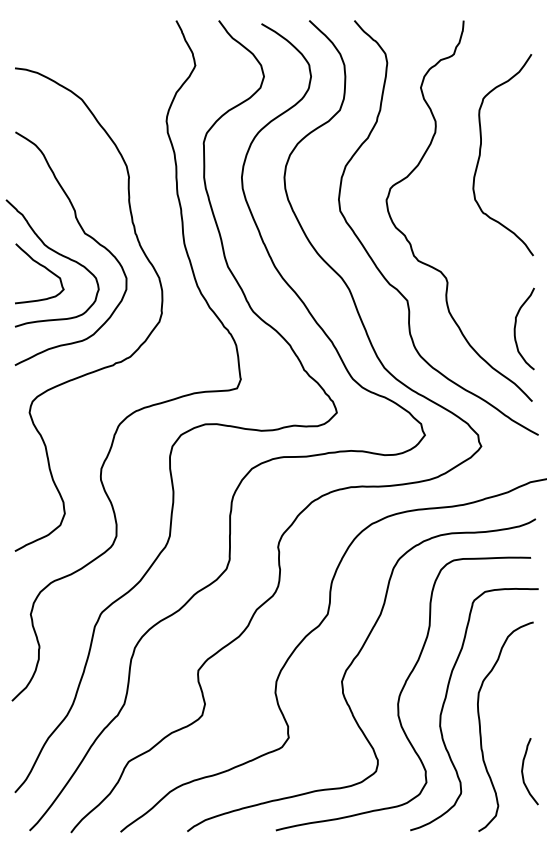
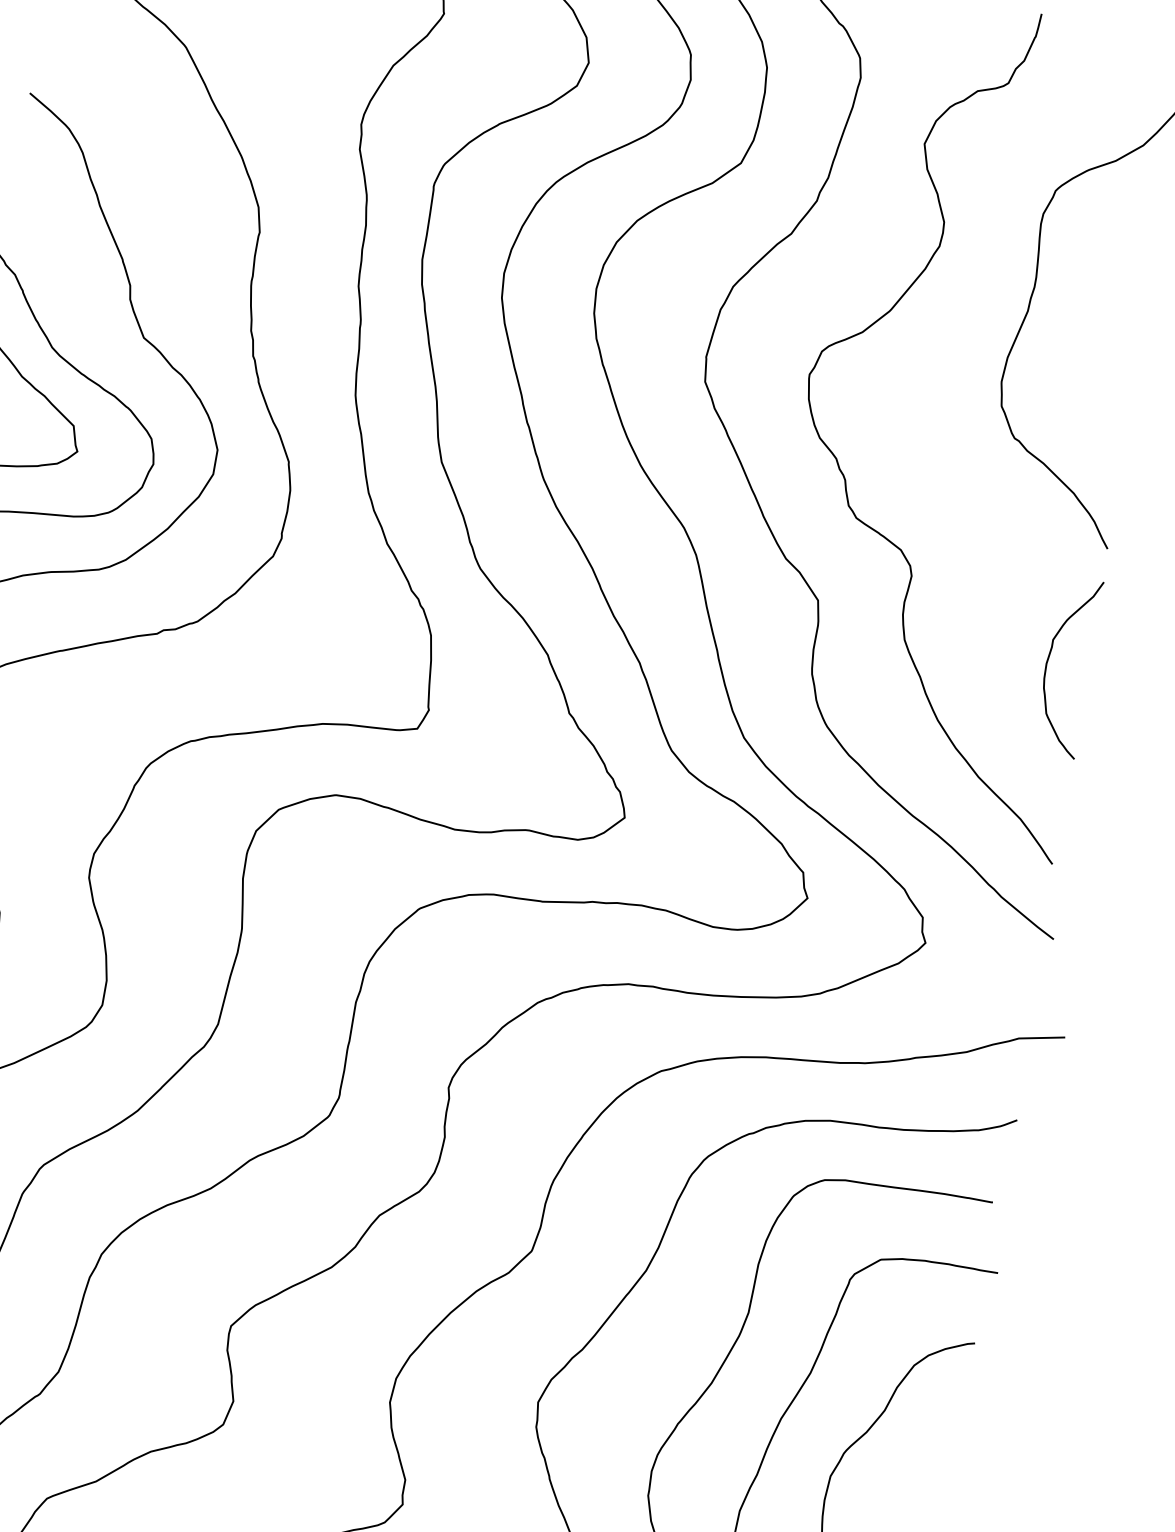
curve: (516, 325) -> (1051, 656), moved

